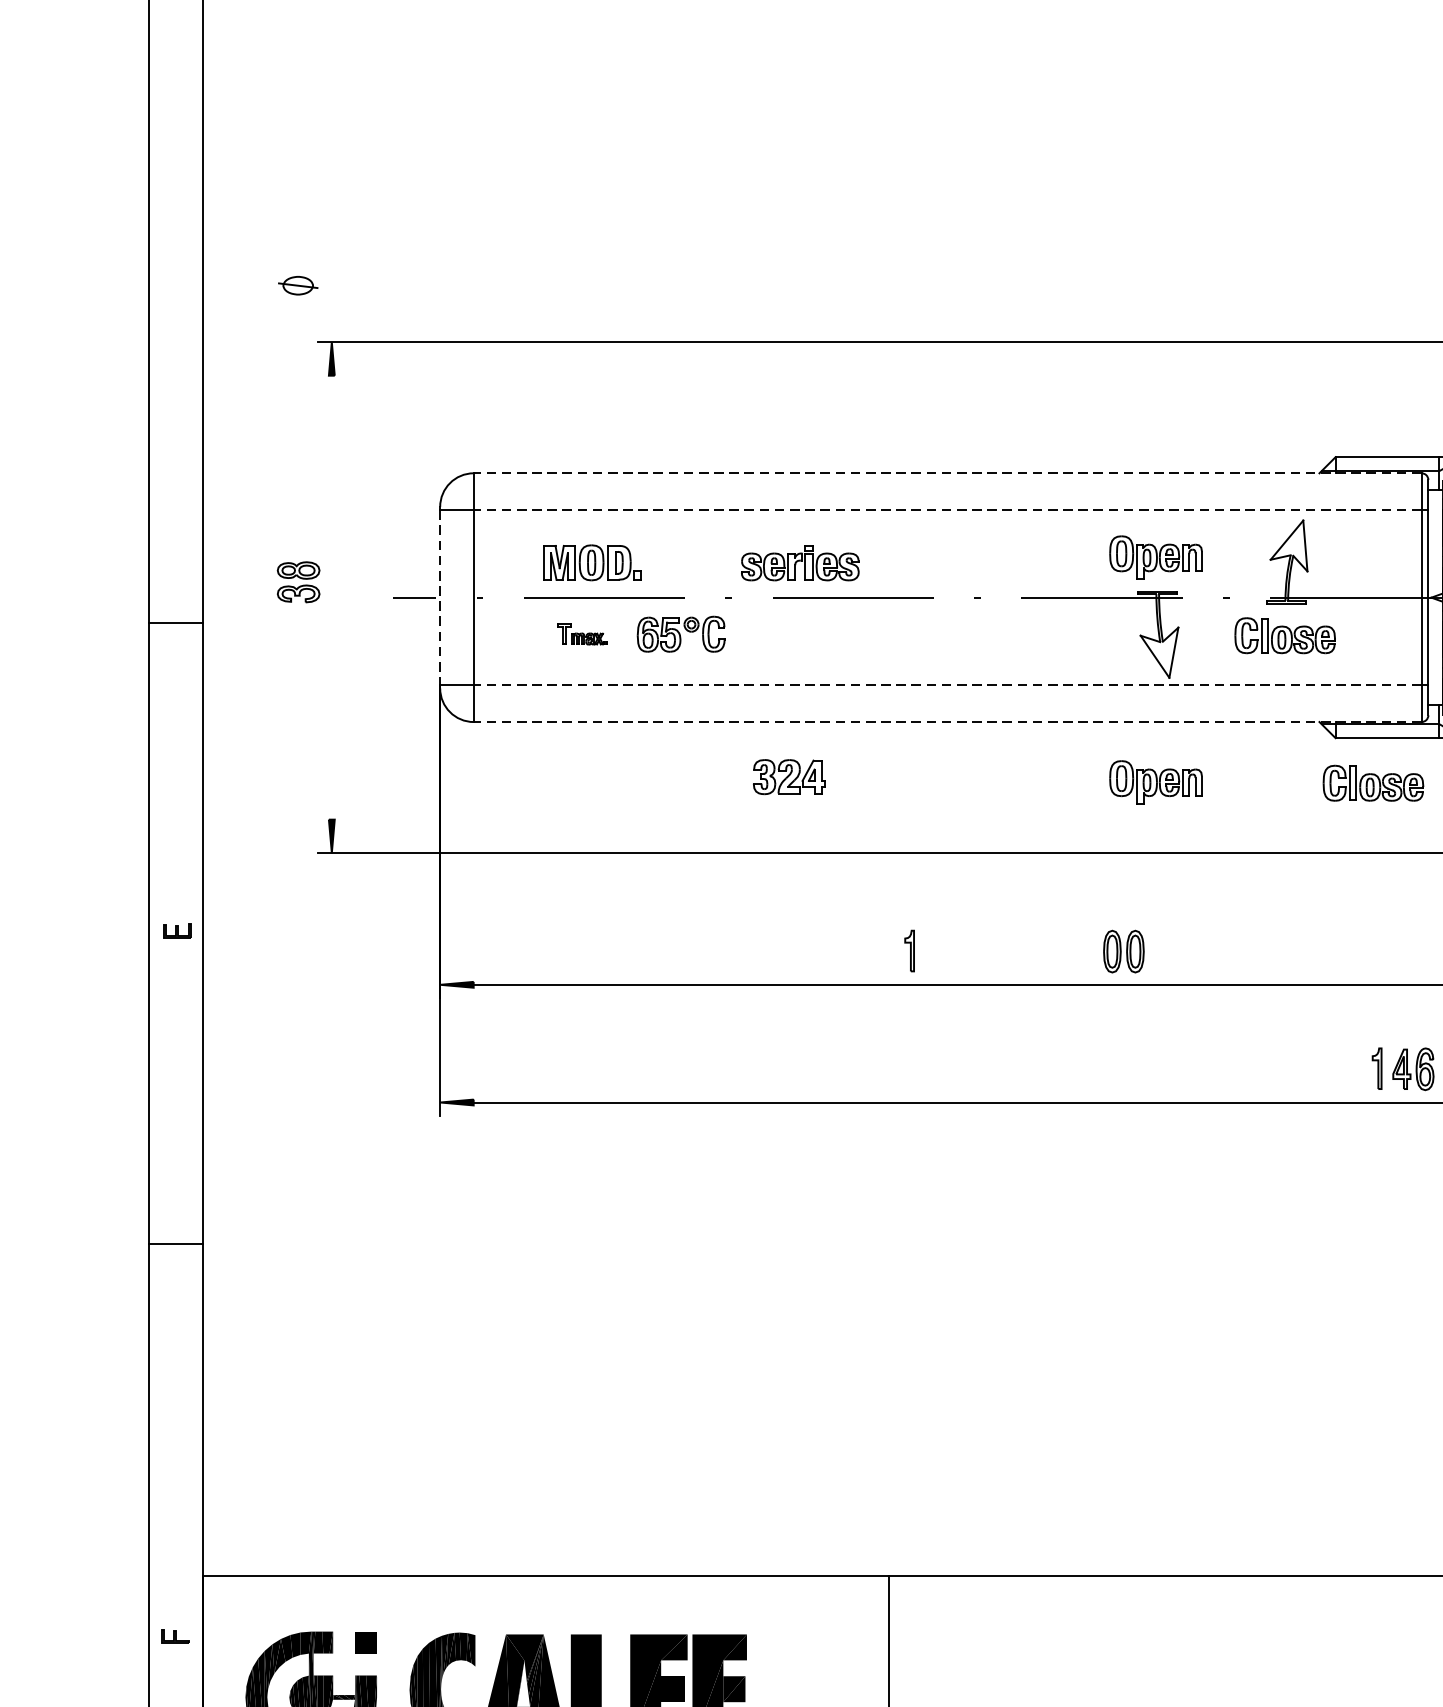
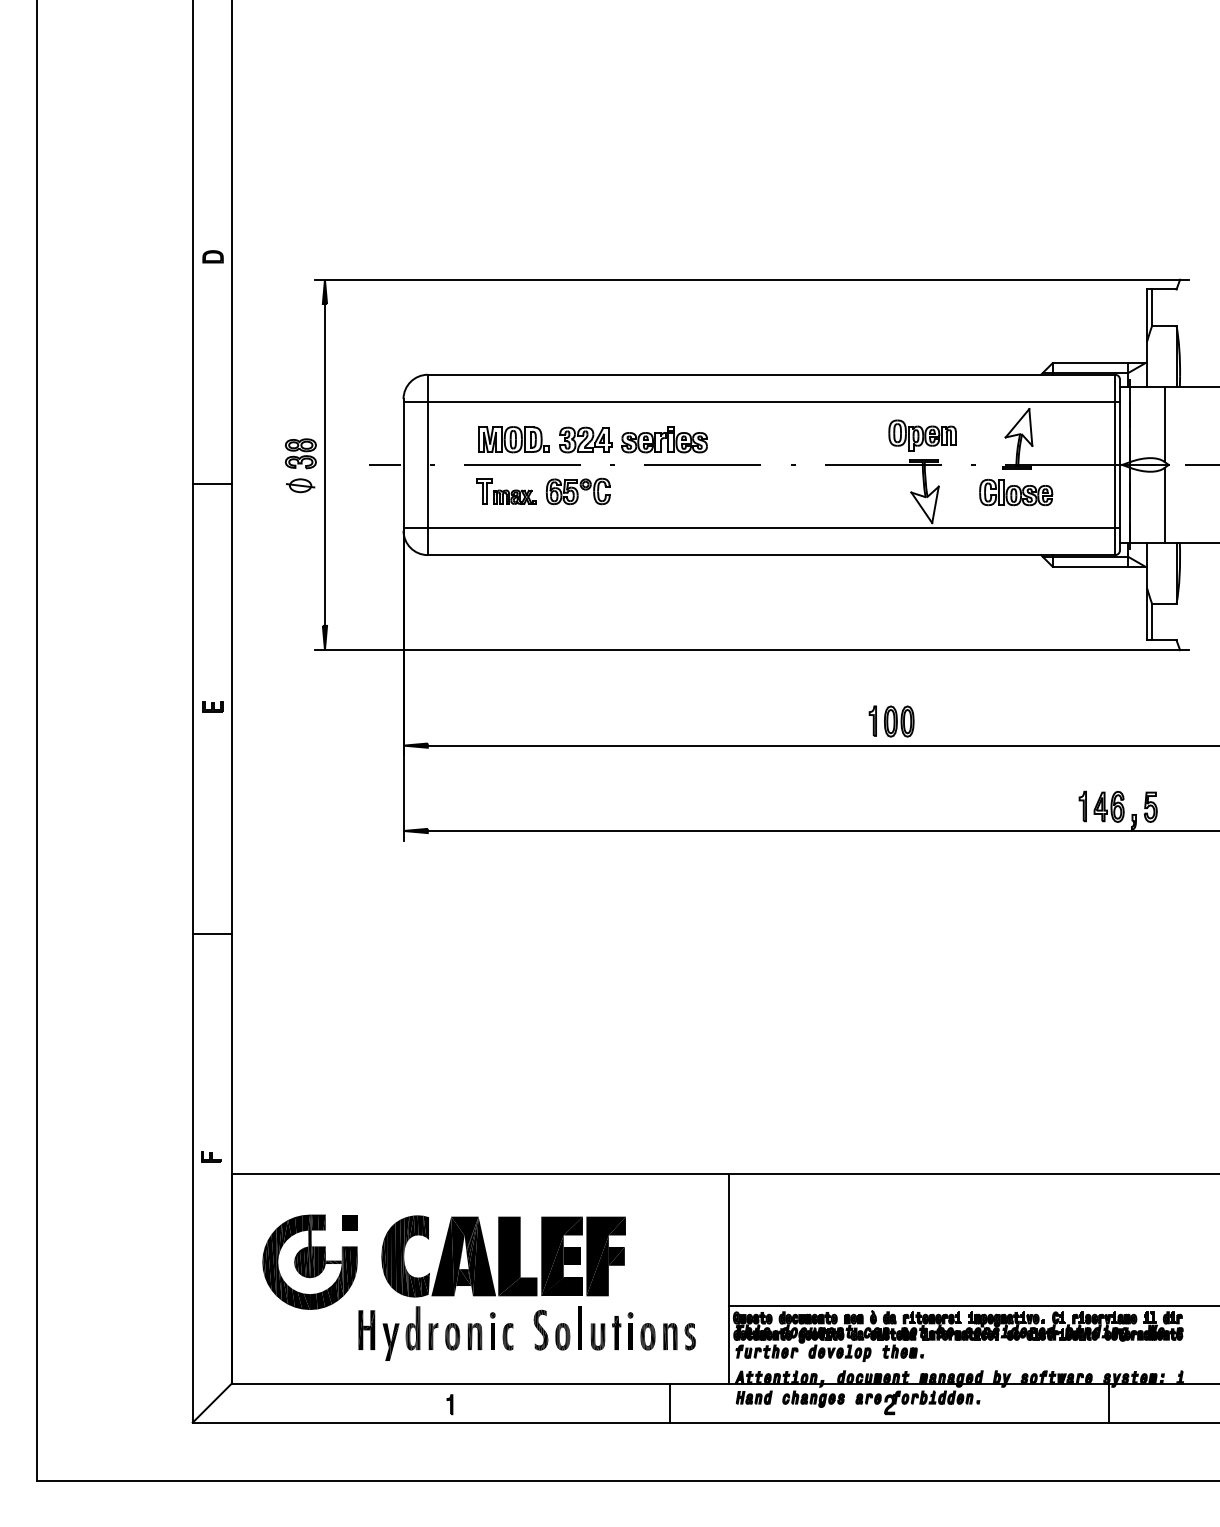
part: (298, 285) -> (300, 485), moved
part: (176, 310) -> (212, 256), added
line: (947, 472) -> (771, 374), dashed -> solid
line: (947, 510) -> (771, 401), dashed -> solid
line: (331, 597) -> (324, 464), added
line: (440, 598) -> (403, 465), dashed -> solid
part: (582, 634) -> (506, 491), size x1.67
line: (947, 685) -> (771, 528), dashed -> solid
line: (947, 722) -> (771, 555), dashed -> solid
part: (789, 776) -> (585, 439), moved
part: (1155, 781) -> (922, 598), removed
part: (1373, 783) -> (1080, 599), removed
part: (909, 950) -> (872, 720), moved
part: (175, 1635) -> (211, 1156), moved

